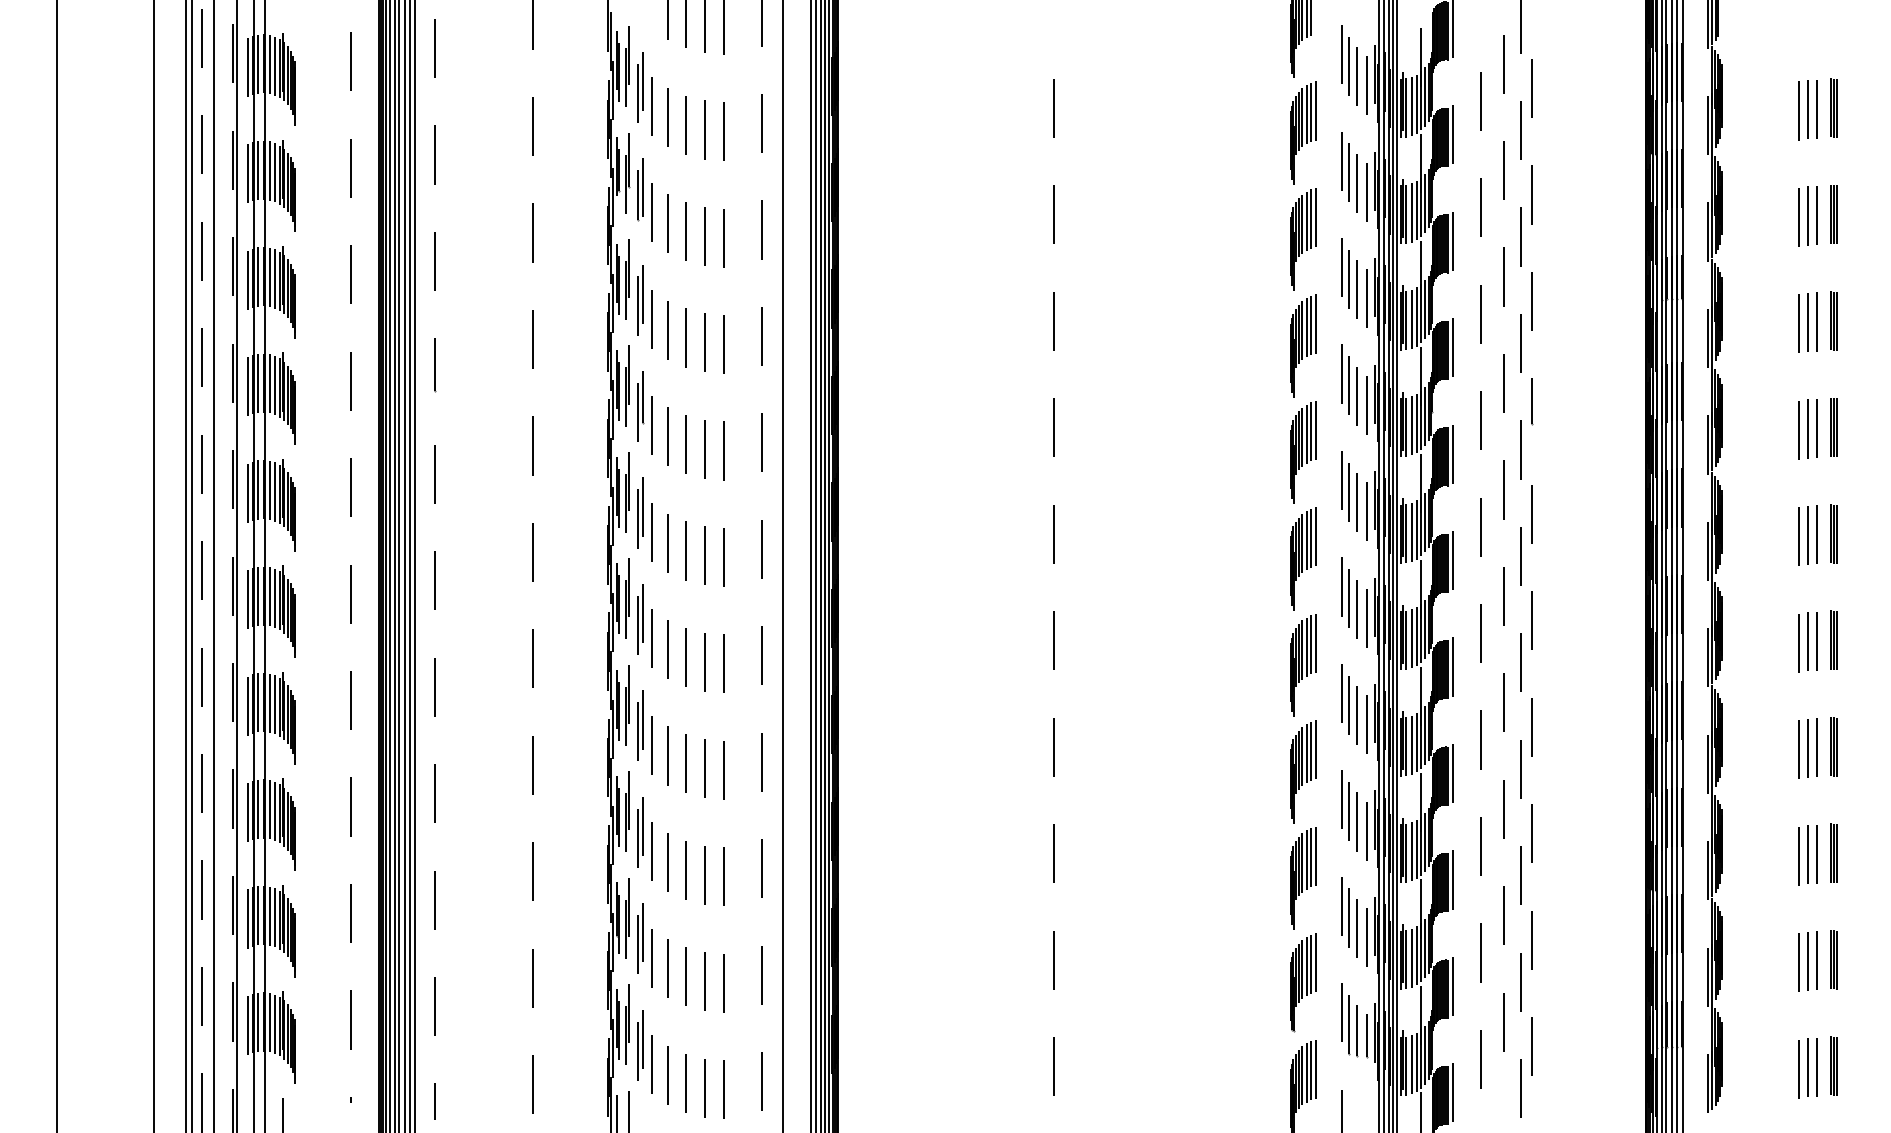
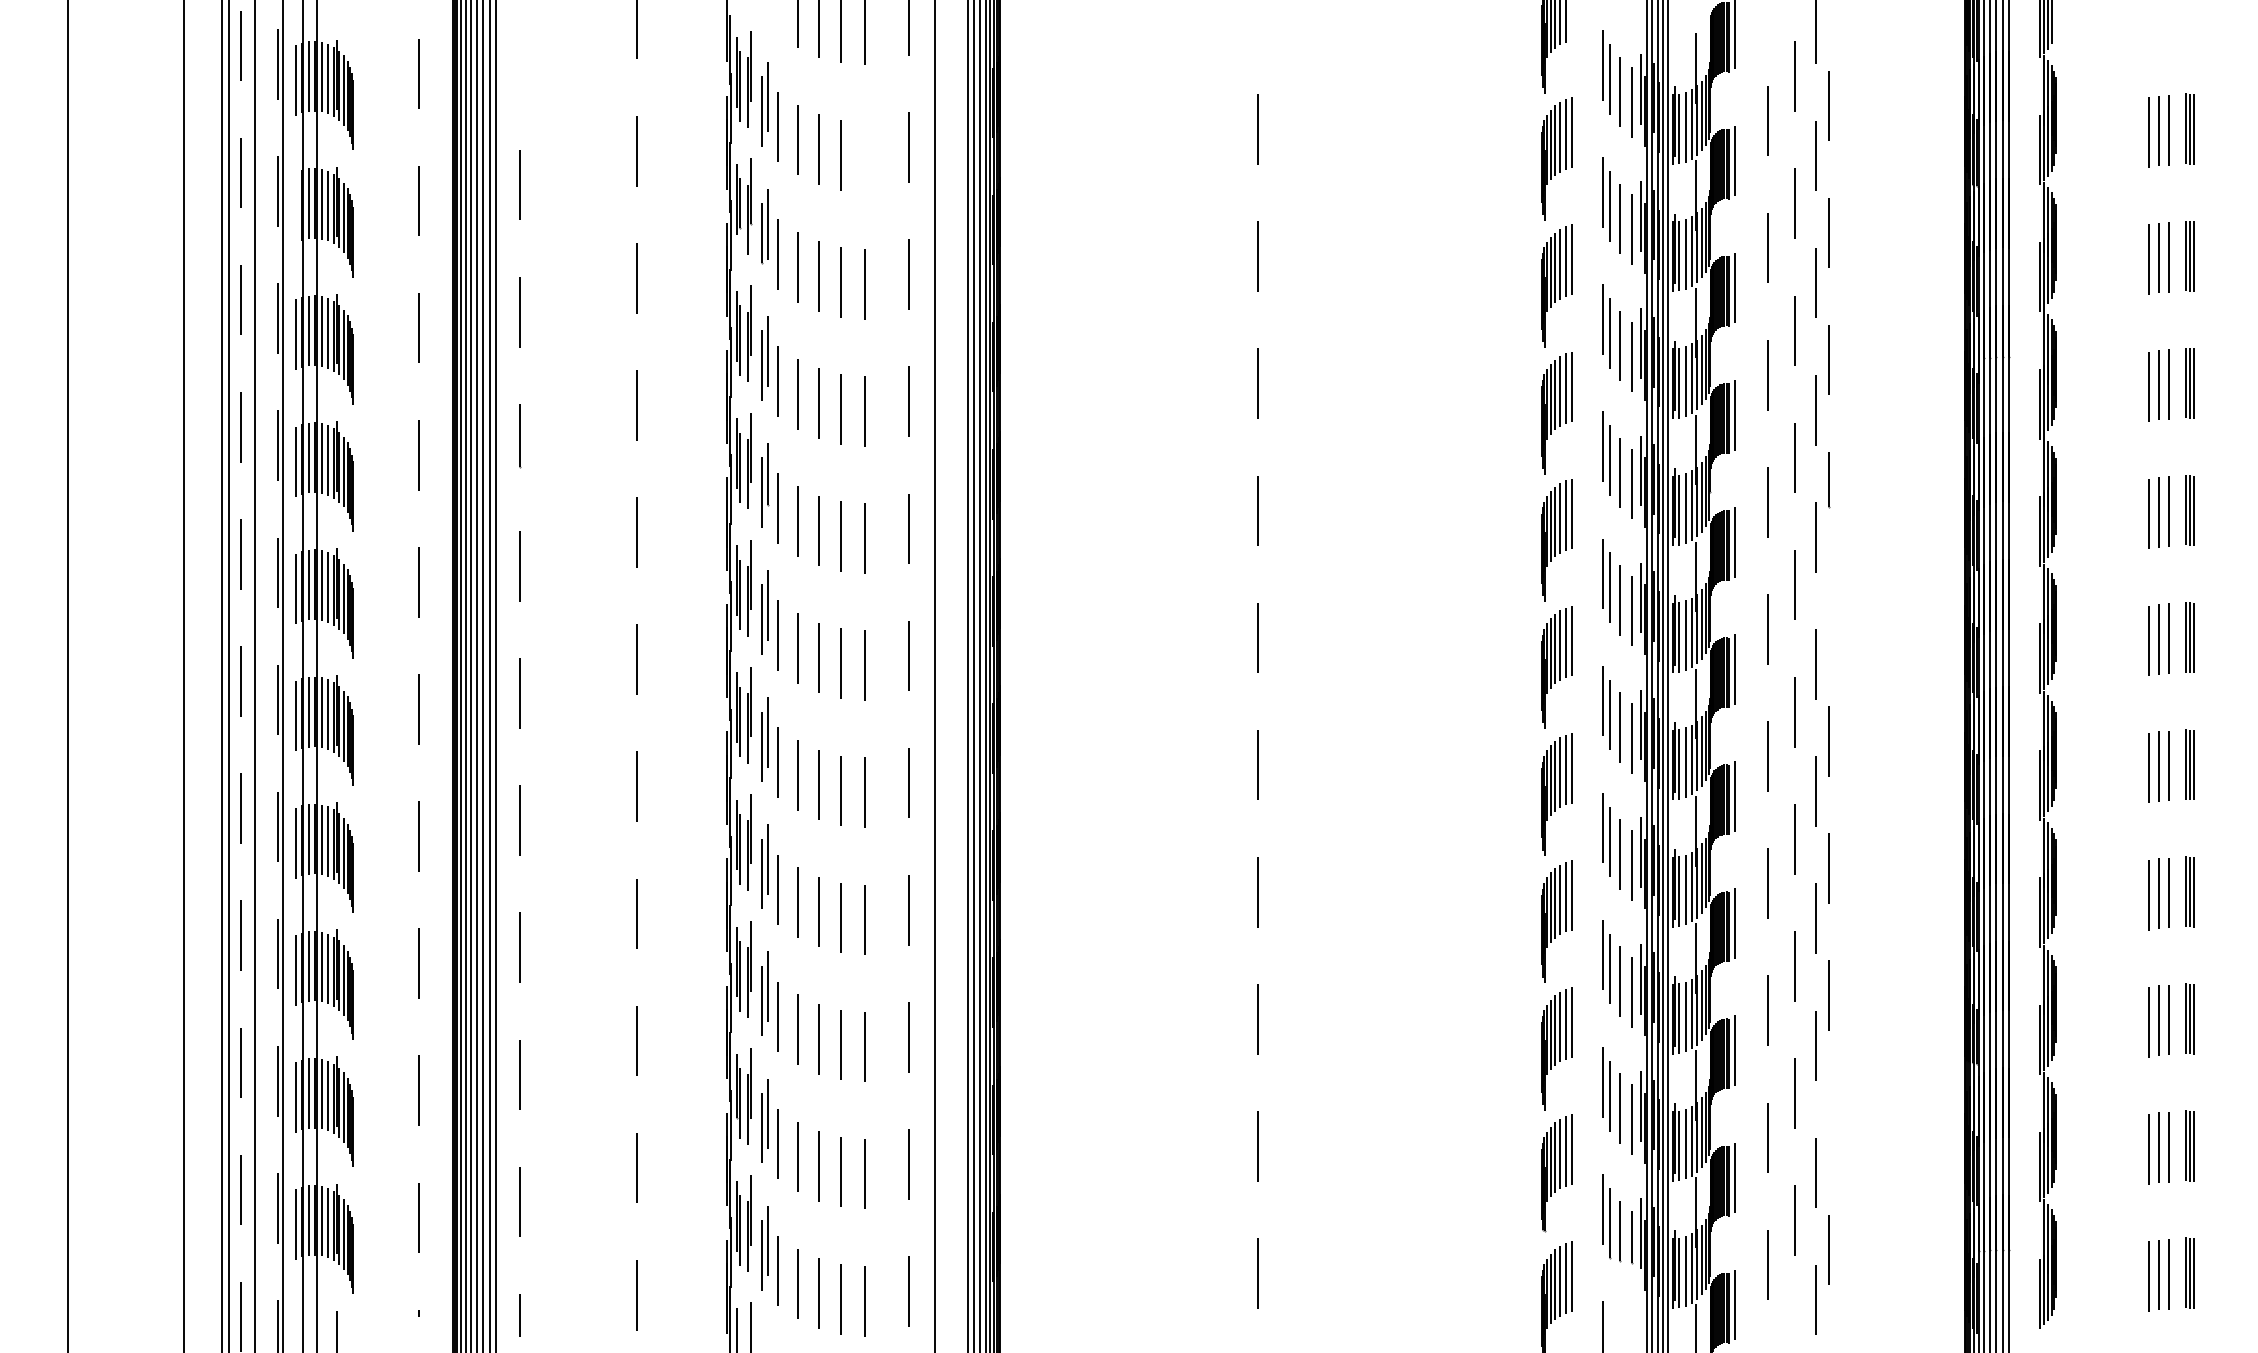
line: (435, 48) -> (520, 58), removed
line: (723, 131) -> (863, 157), removed
line: (247, 173) -> (295, 207), removed
line: (1532, 513) -> (1829, 613), removed
line: (1531, 940) -> (1828, 1123), removed

